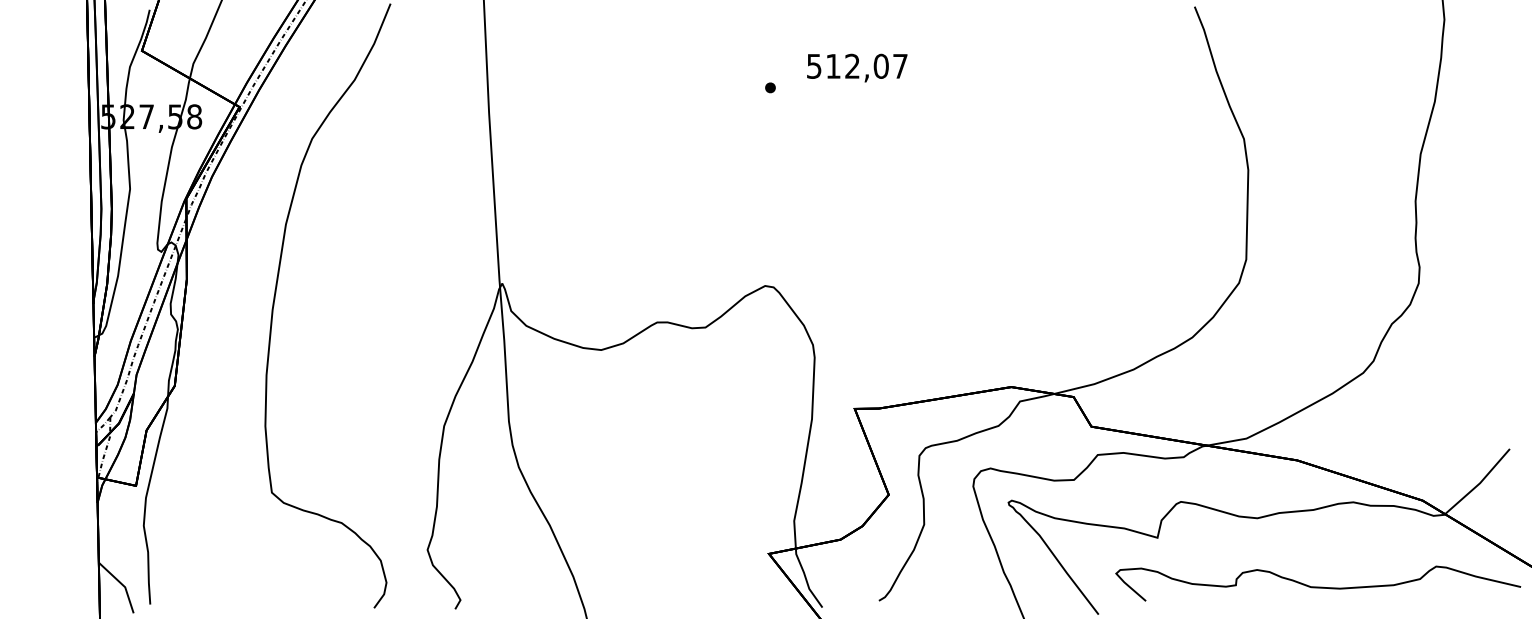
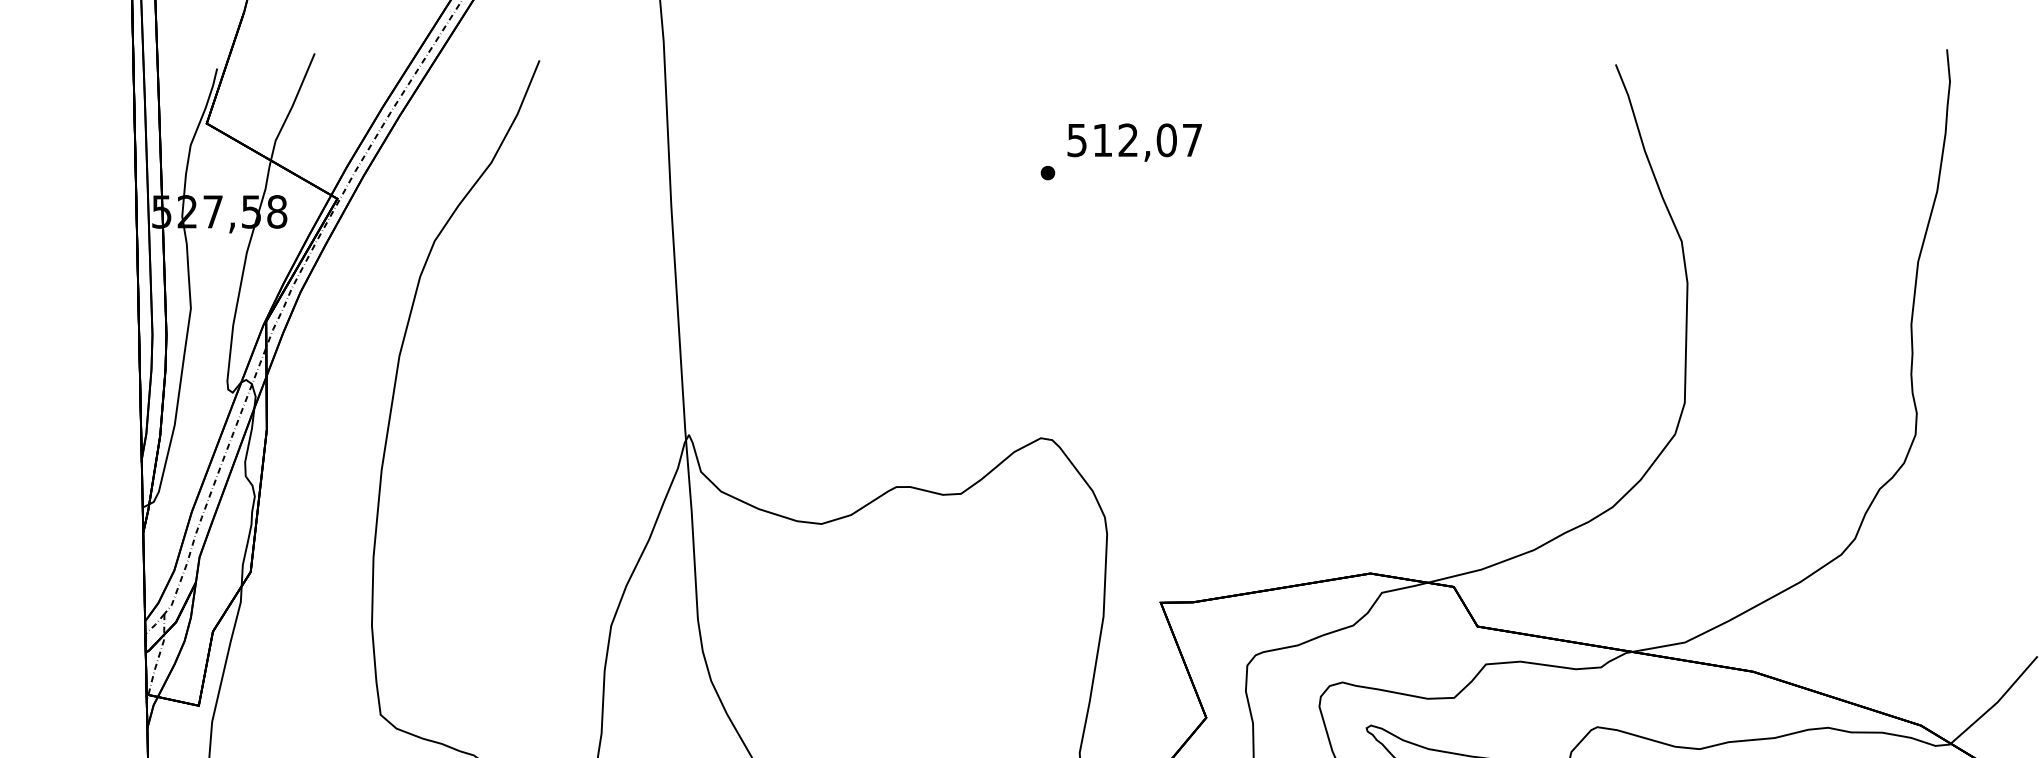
text: (857, 67) -> (1134, 141), moved

